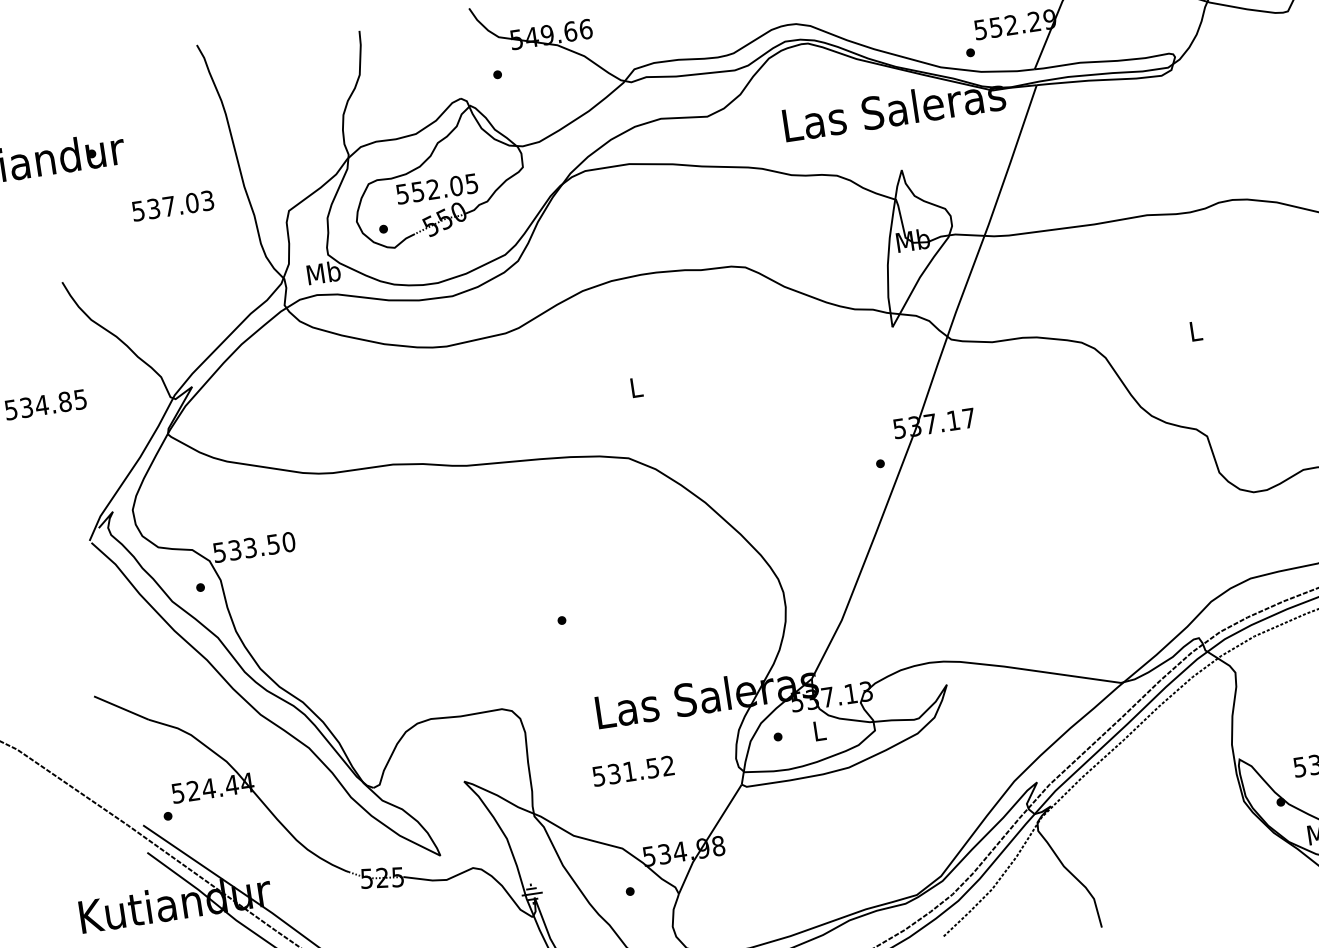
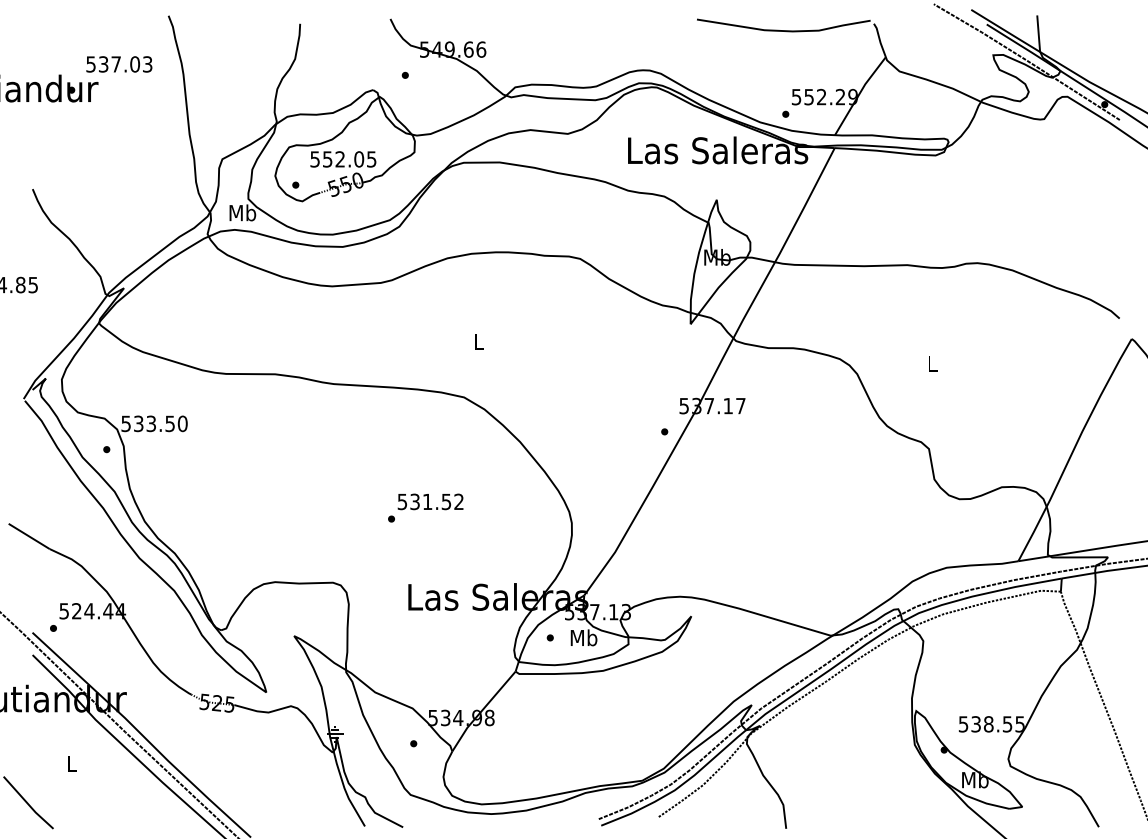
text: (173, 205) -> (119, 64), moved
text: (818, 730) -> (583, 637), L -> Mb
text: (633, 770) -> (430, 501), moved

